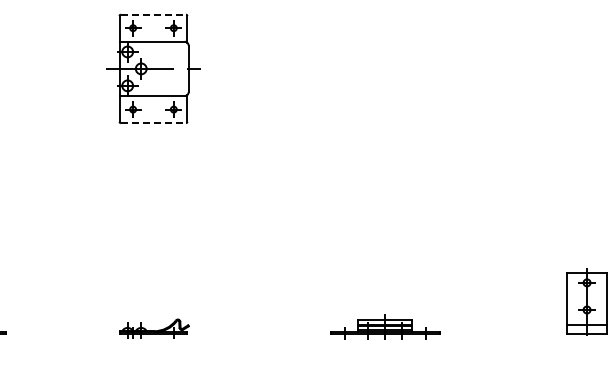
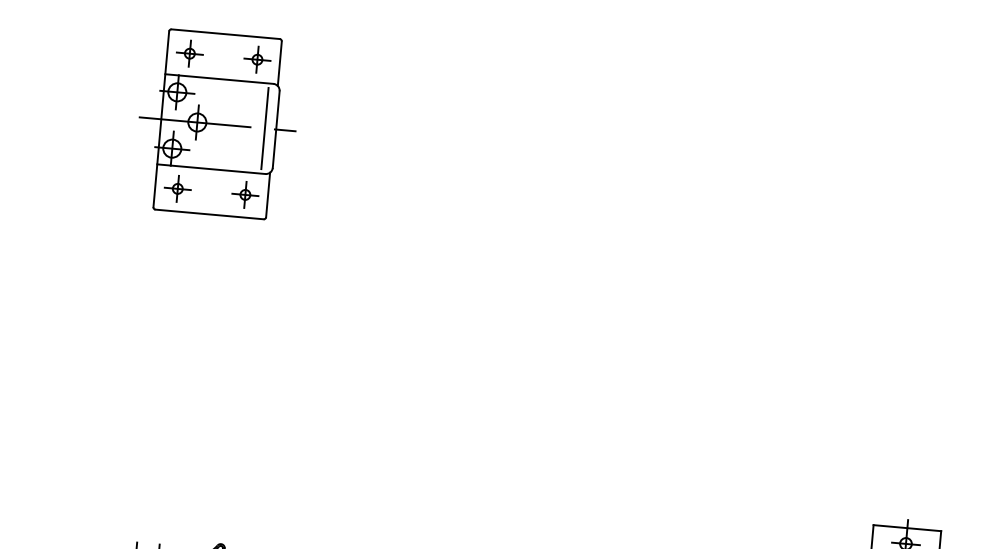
line: (153, 14) -> (225, 33), dashed -> solid
line: (181, 68) -> (264, 127), added
line: (153, 123) -> (209, 214), dashed -> solid

